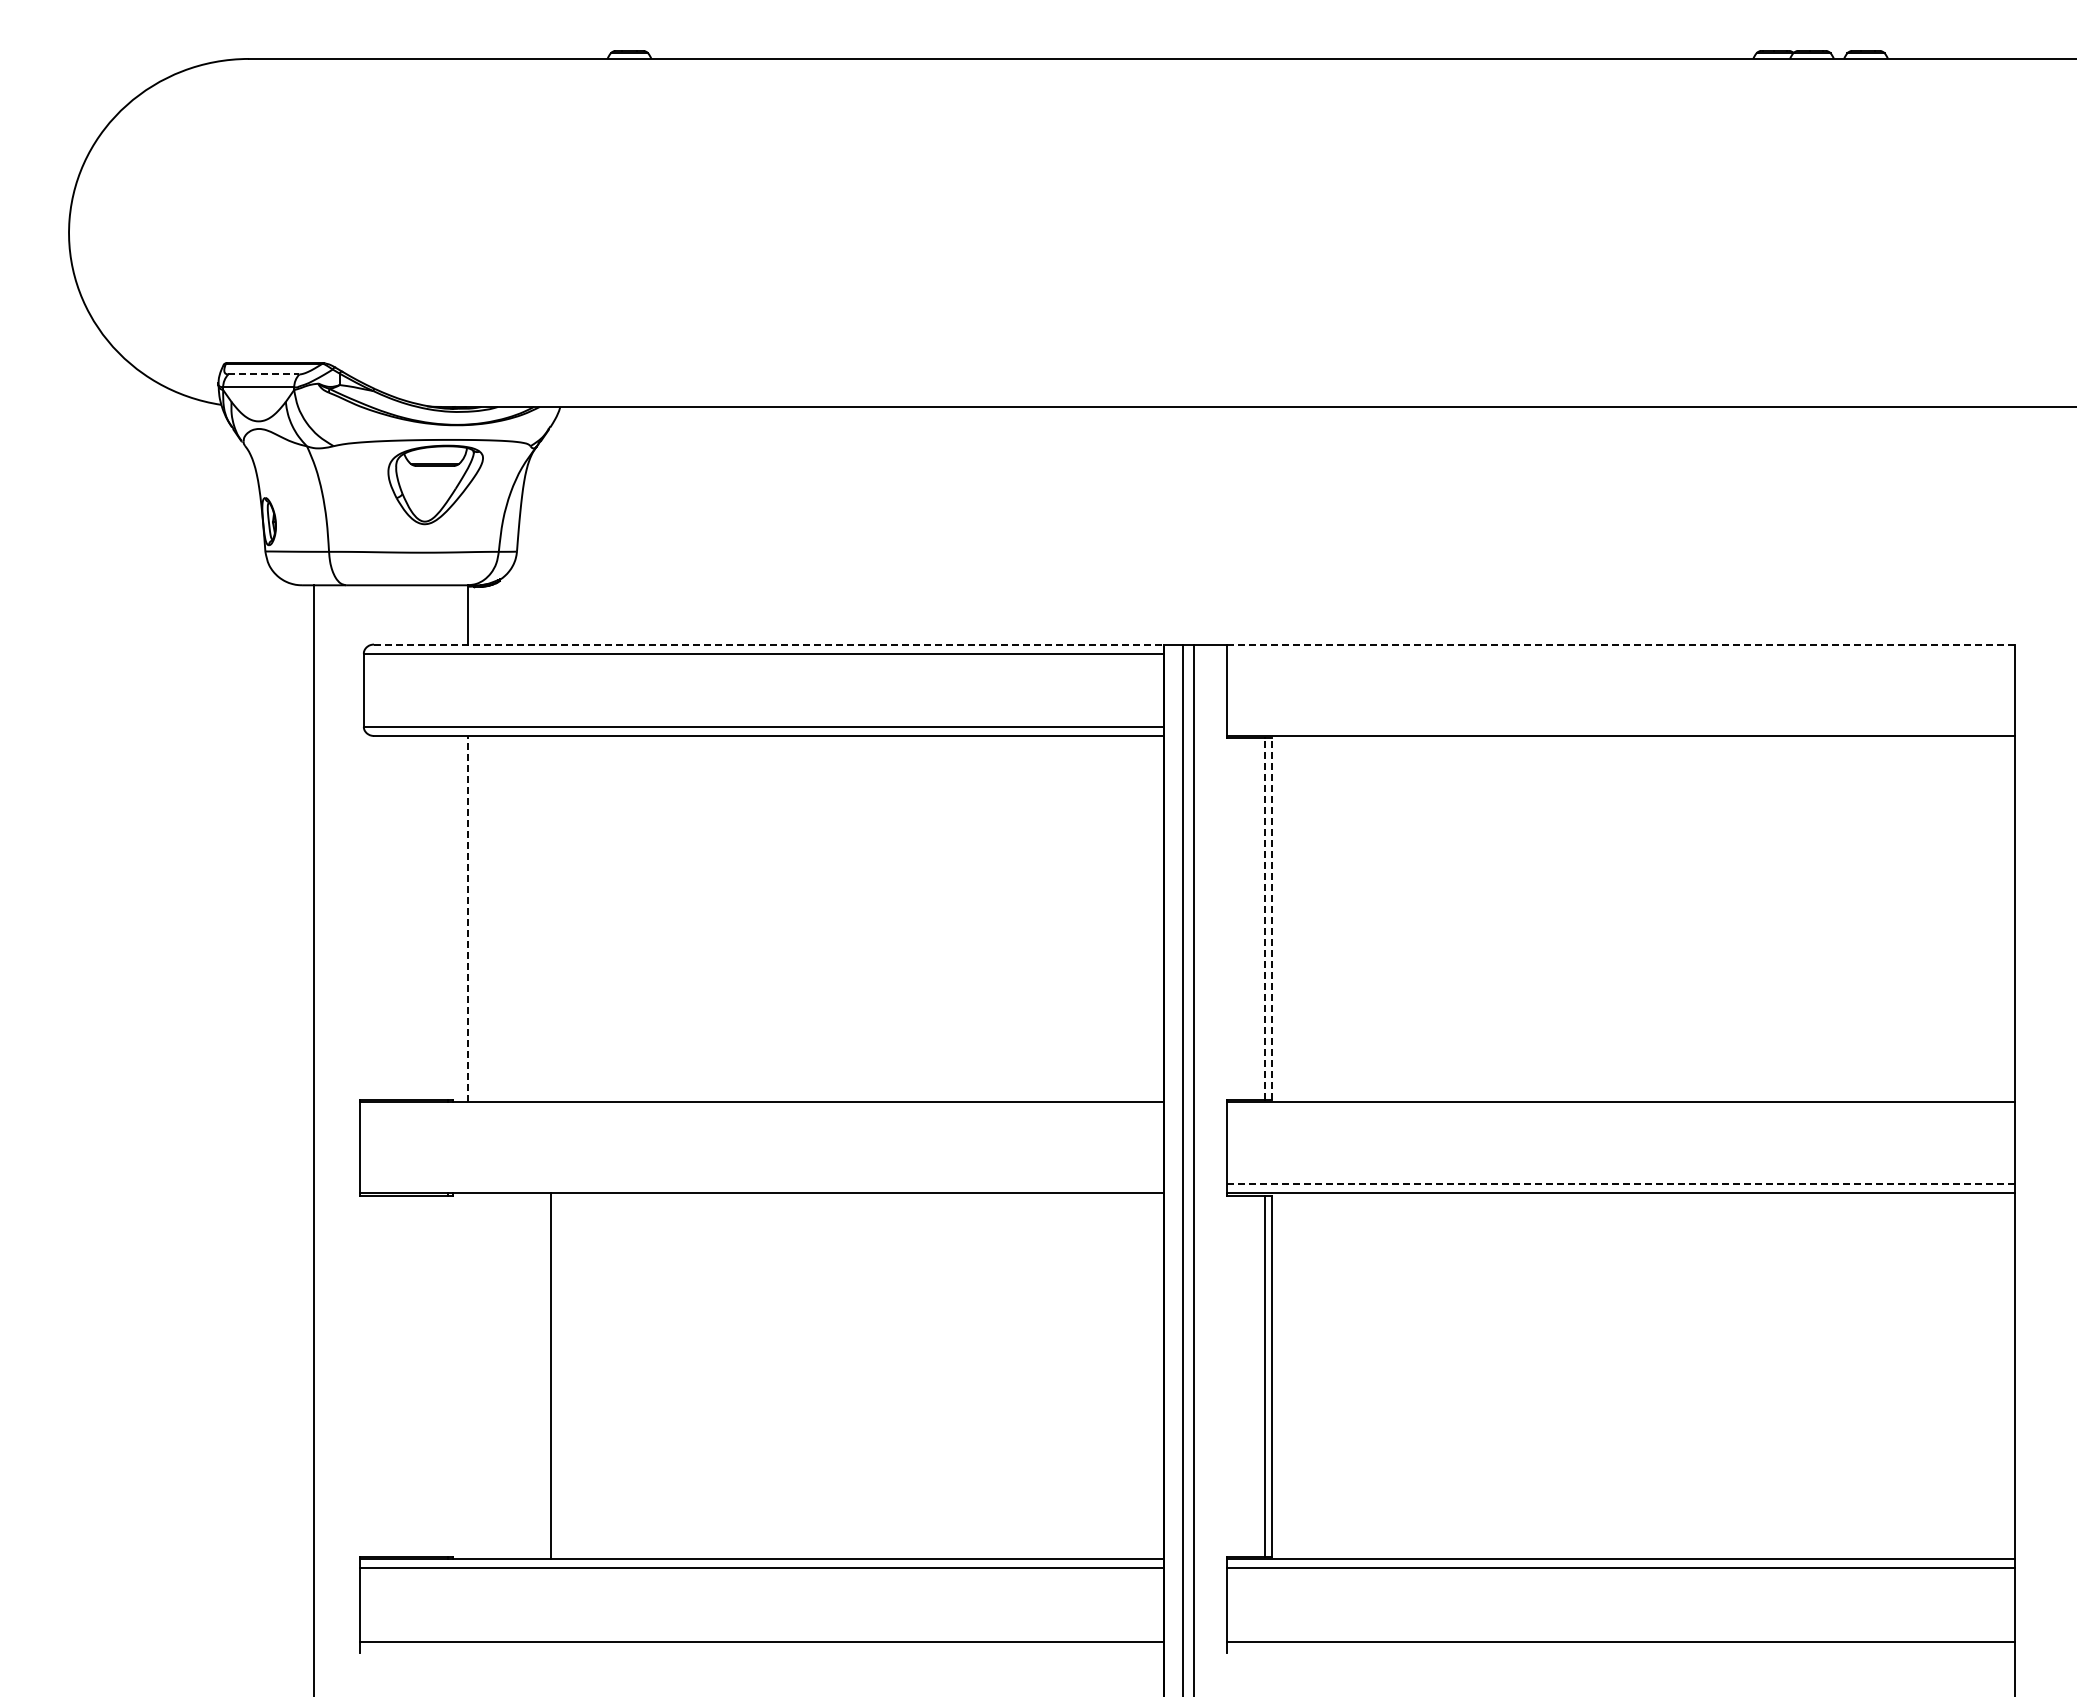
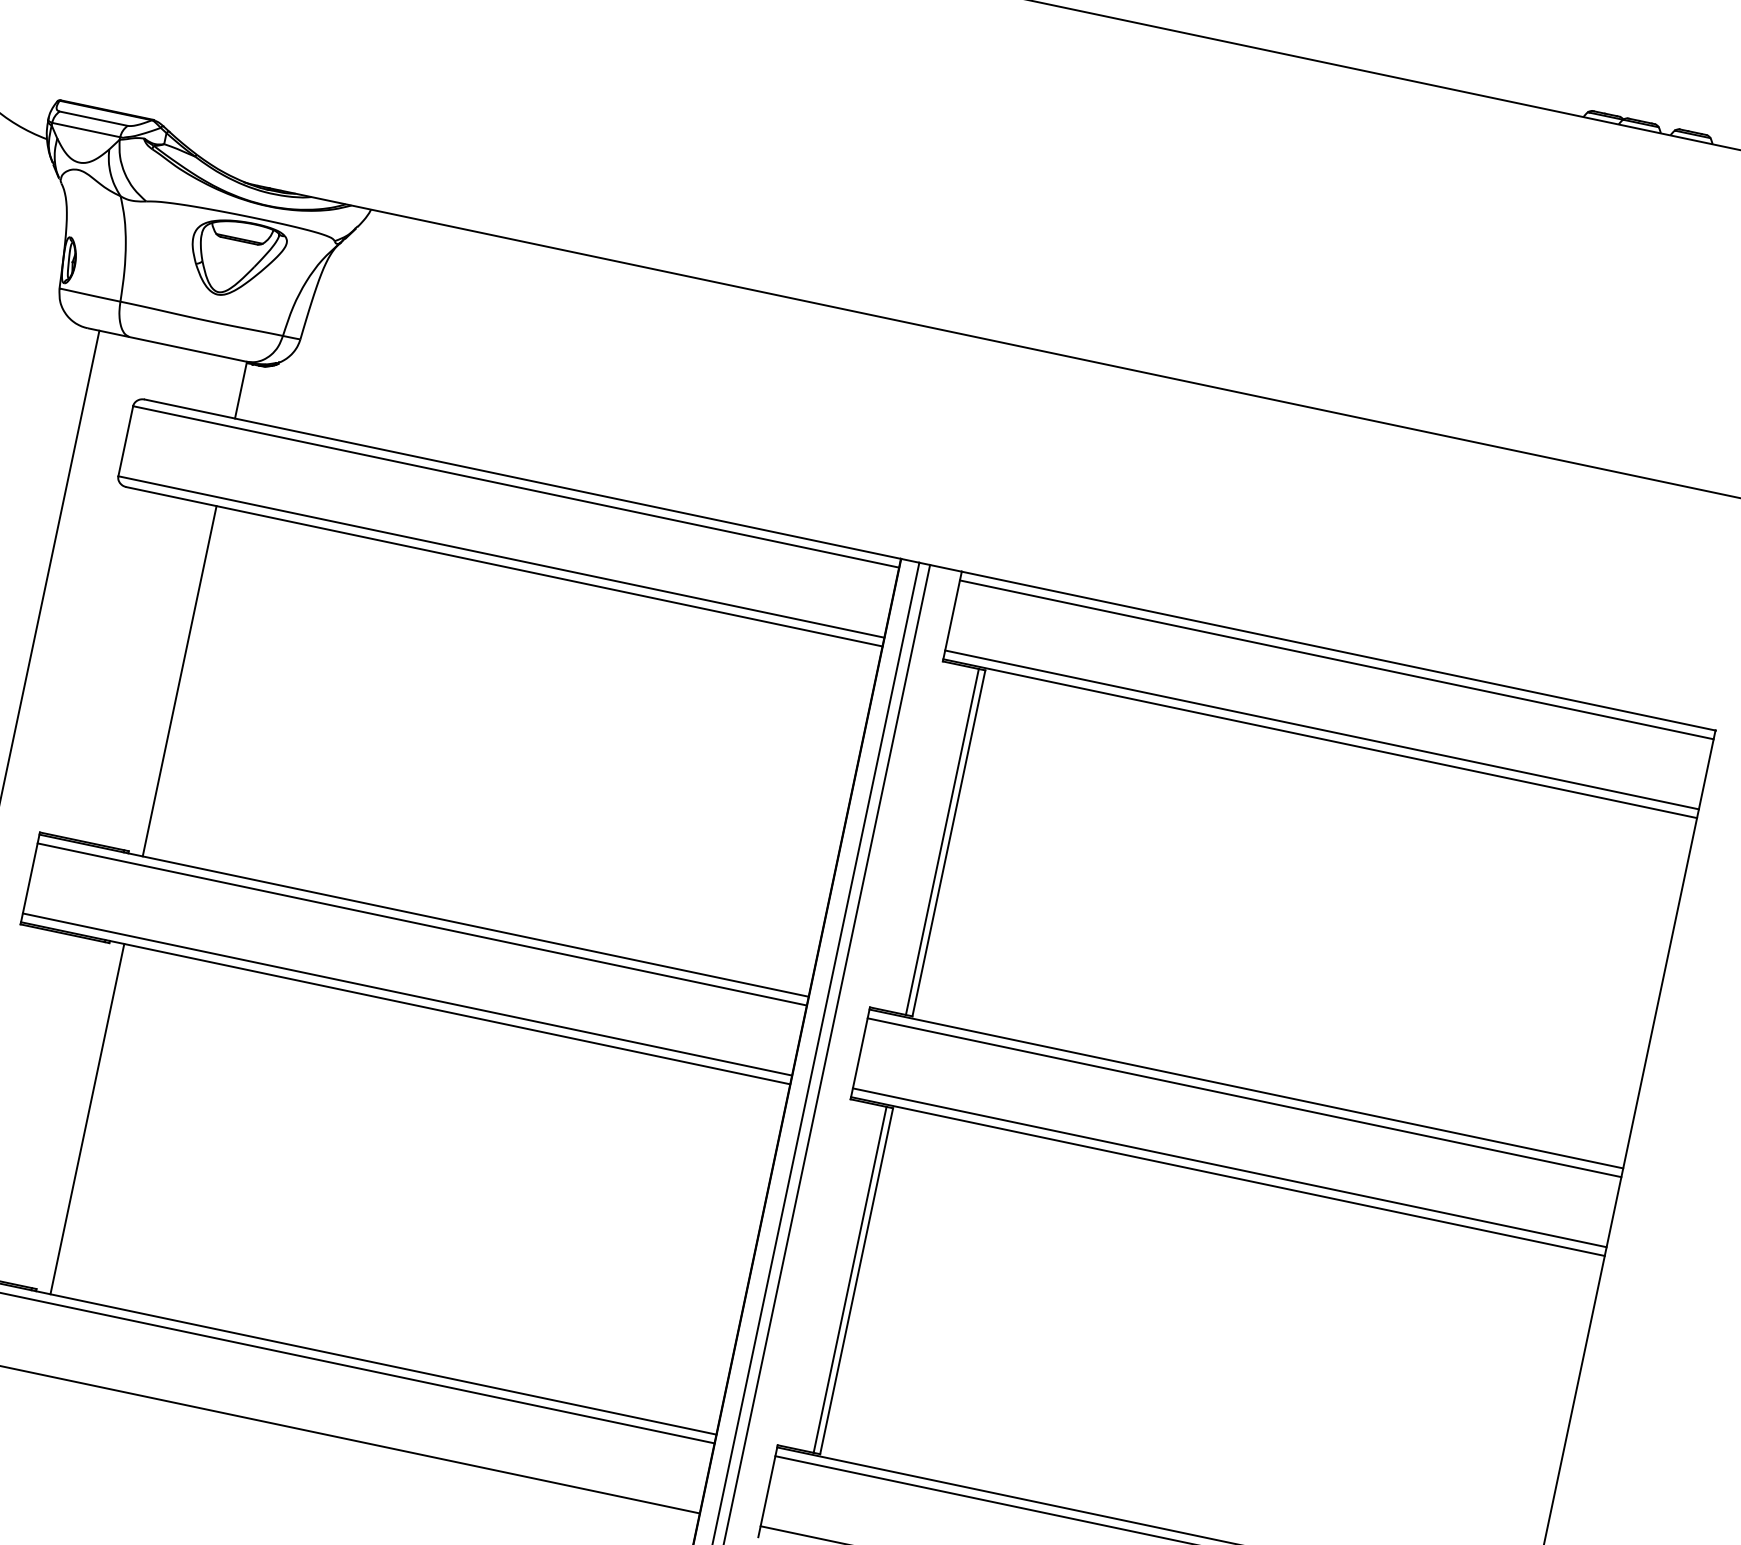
line: (263, 374) -> (93, 118), dashed -> solid
line: (768, 644) -> (522, 479), dashed -> solid
line: (1620, 644) -> (1338, 650), dashed -> solid
line: (1620, 653) -> (1336, 659), added
line: (1620, 726) -> (1321, 729), added
line: (468, 918) -> (179, 680), dashed -> solid
line: (1264, 918) -> (942, 841), dashed -> solid
line: (1271, 918) -> (948, 842), dashed -> solid
line: (761, 1111) -> (421, 924), added
line: (1620, 1111) -> (1244, 1098), added
line: (761, 1184) -> (406, 994), added
line: (1620, 1184) -> (1229, 1168), dashed -> solid
line: (551, 1376) -> (87, 1119), moved

